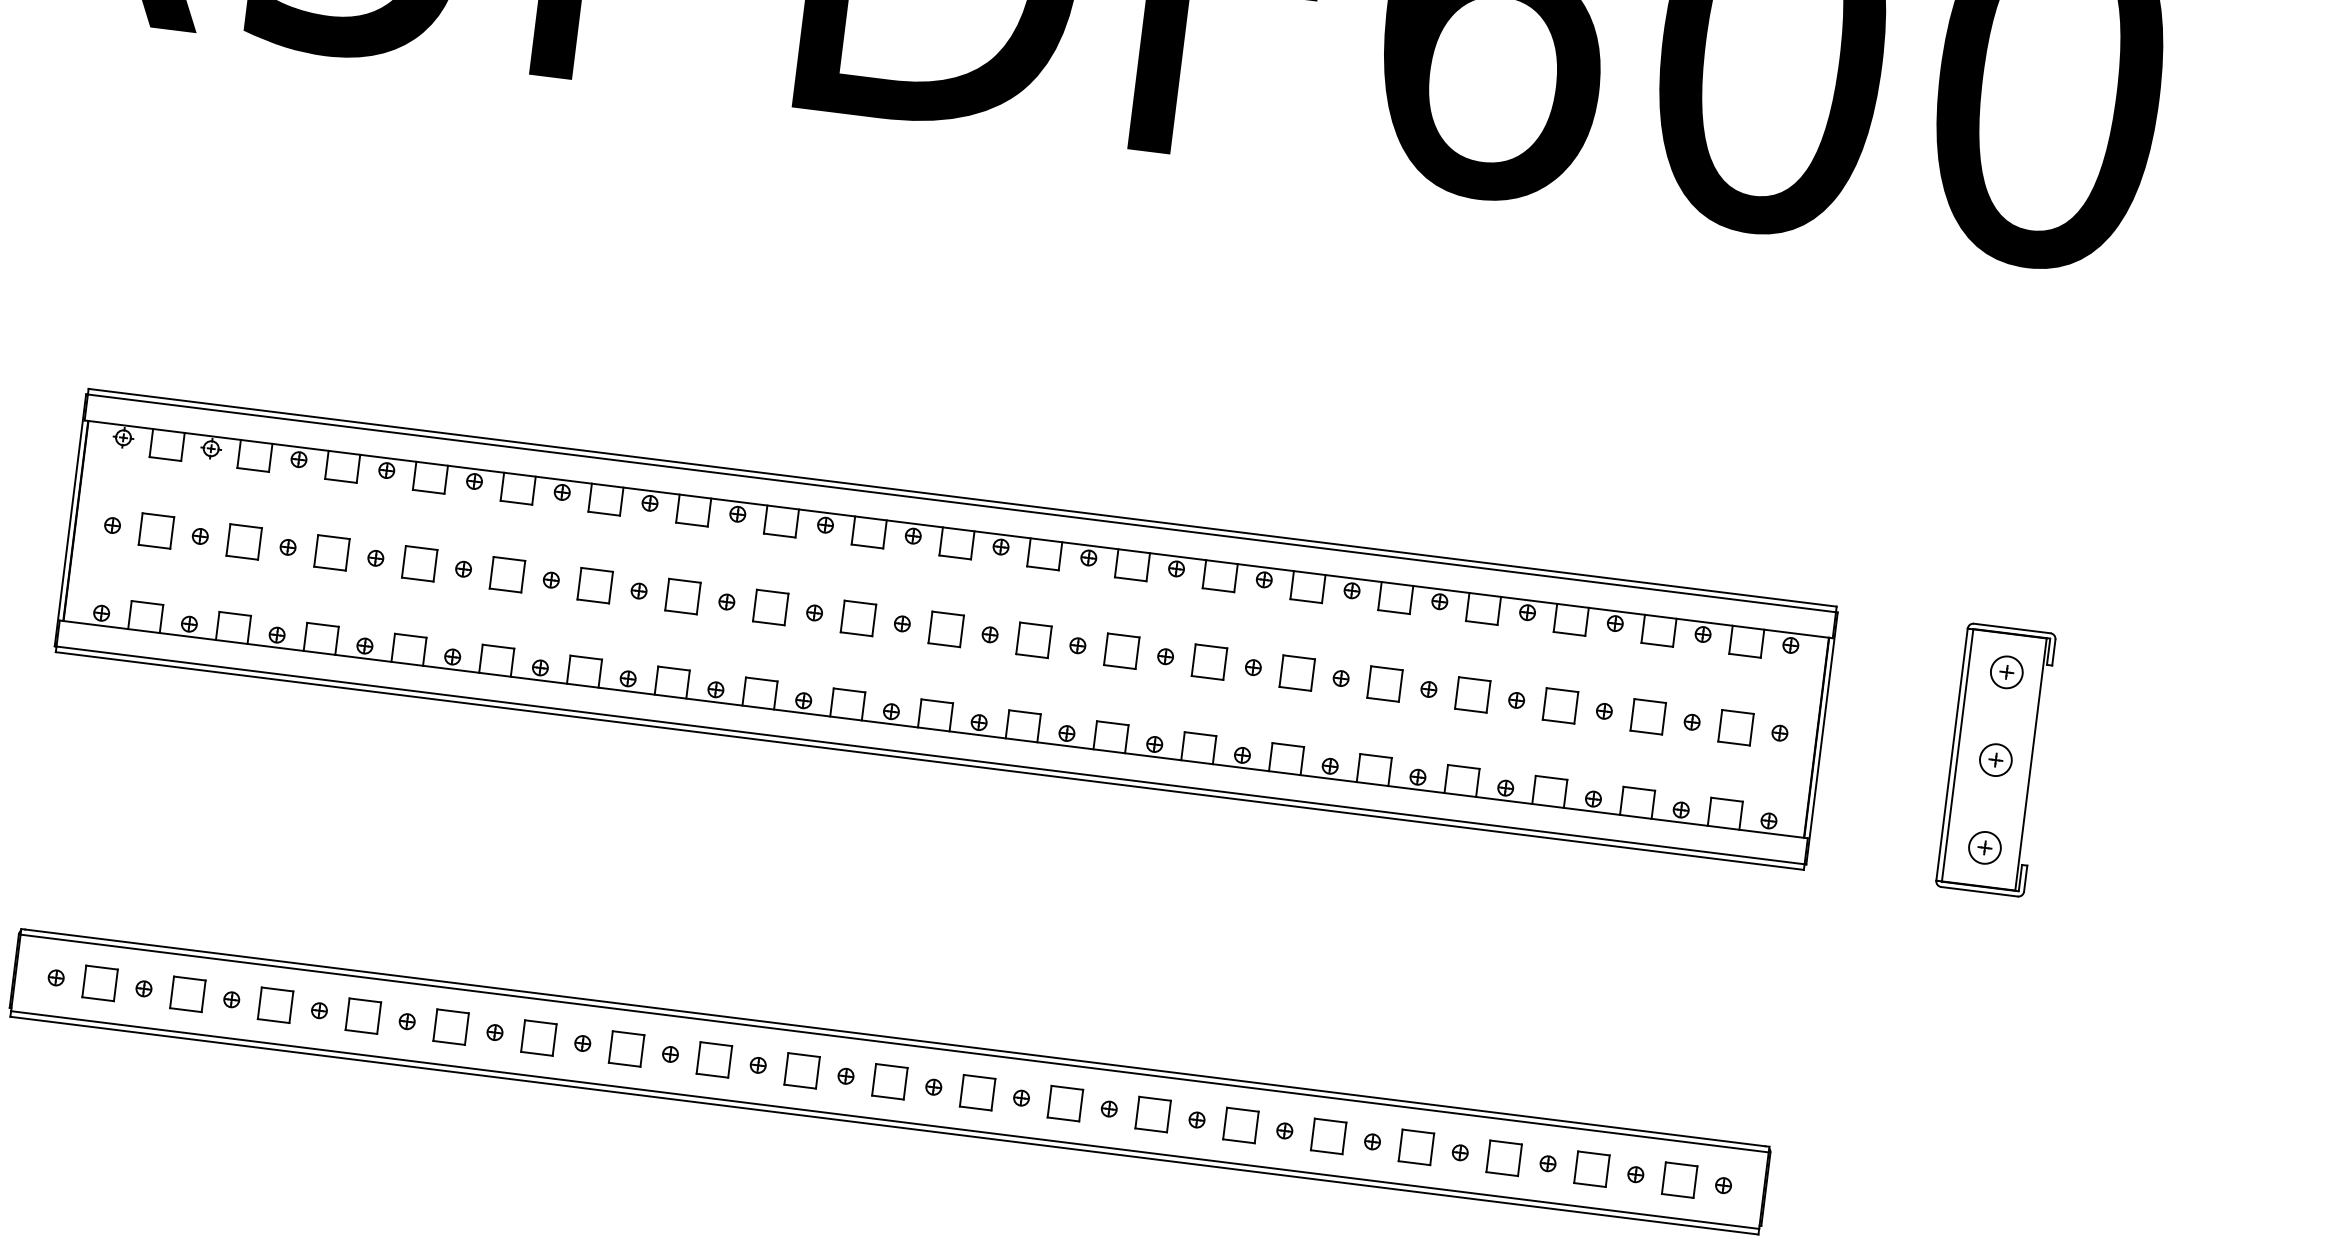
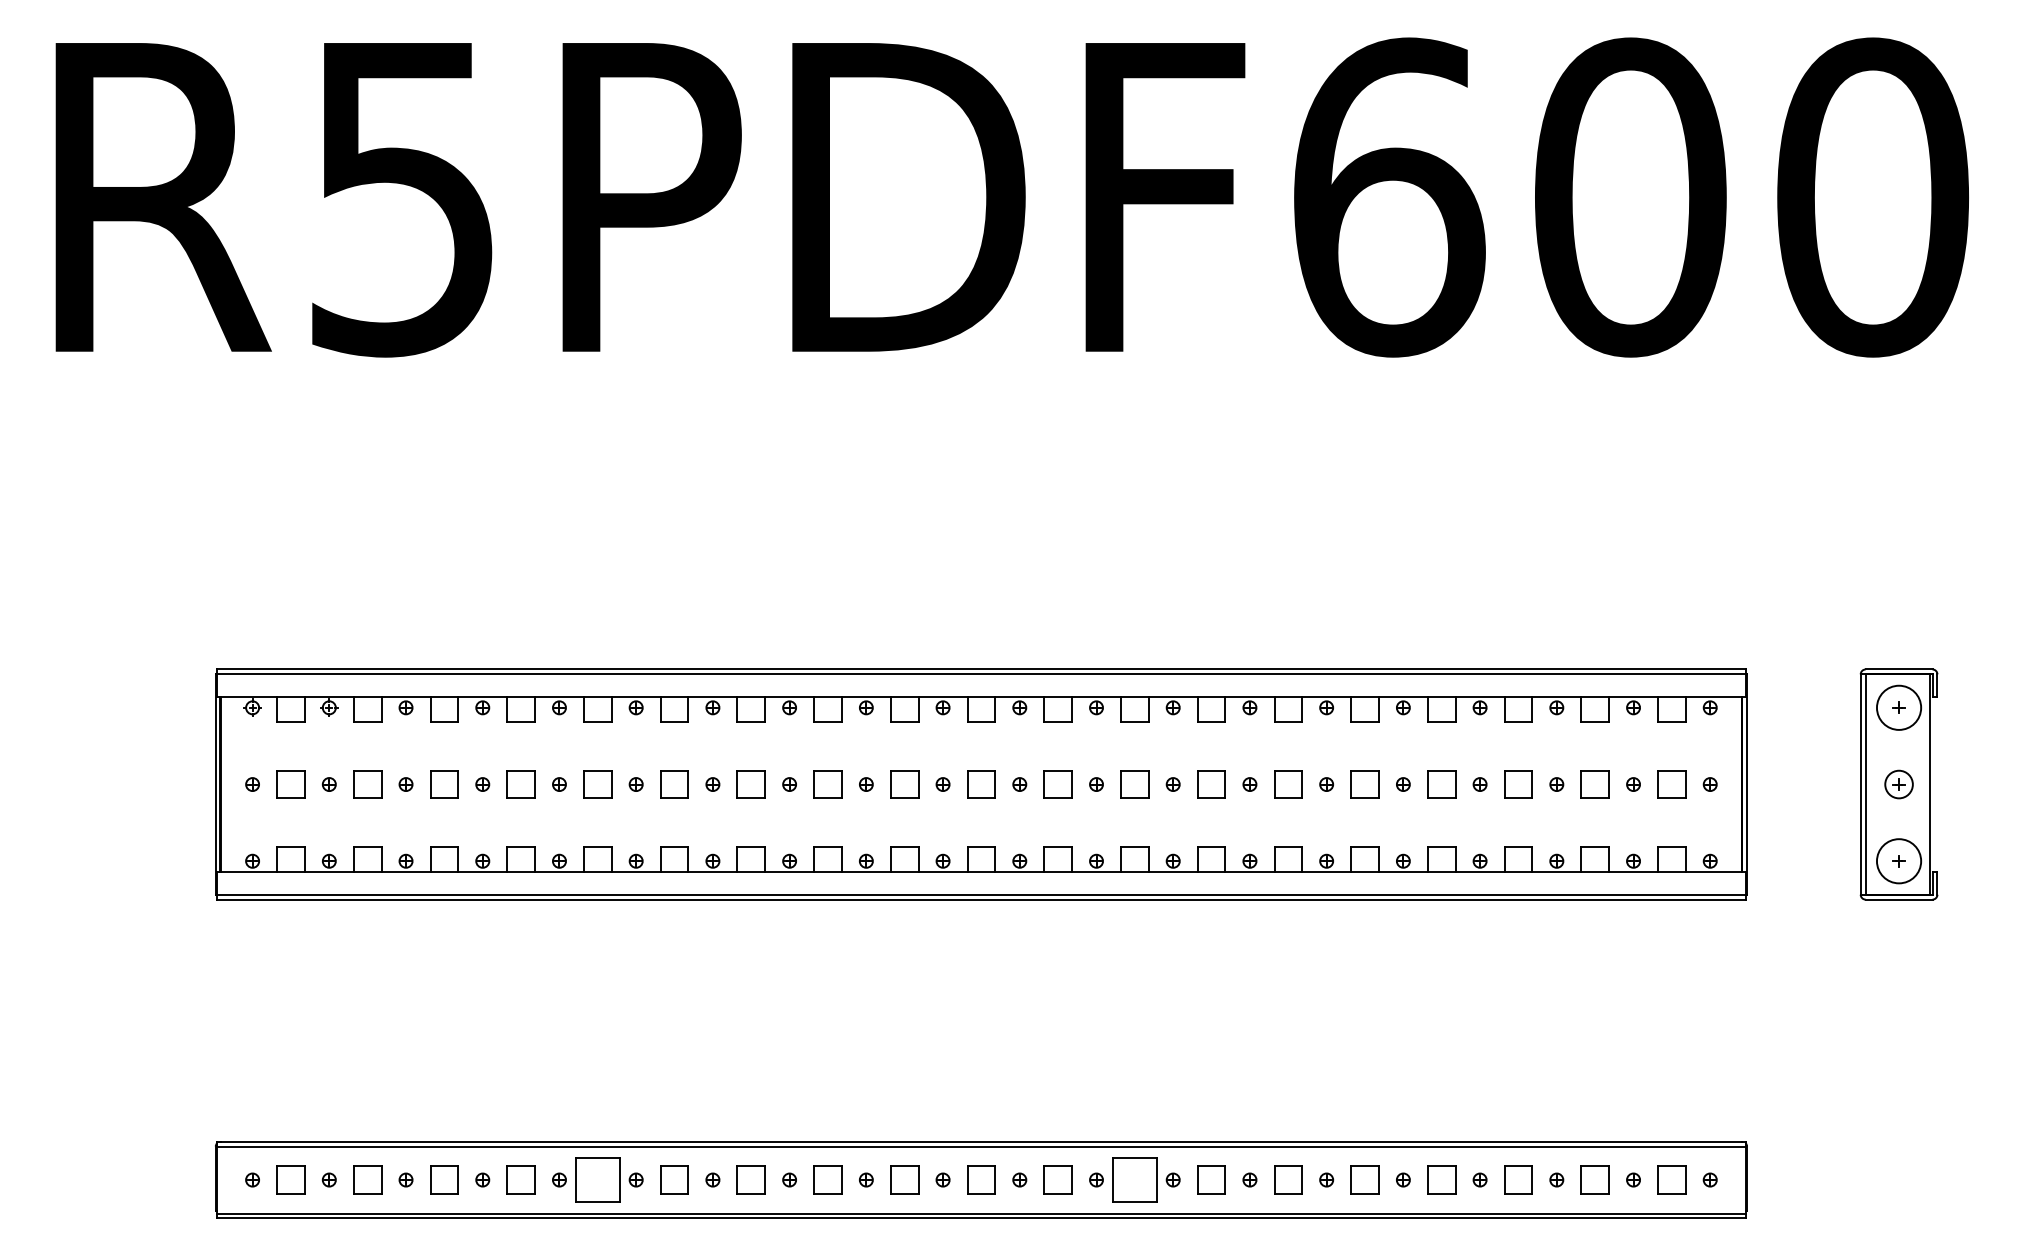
circle: (2006, 671) -> (1898, 707), size x1.6
circle: (1984, 848) -> (1898, 861), size x1.6
part: (450, 1026) -> (597, 1179), size x1.6
part: (1065, 1102) -> (1134, 1179), size x1.6

